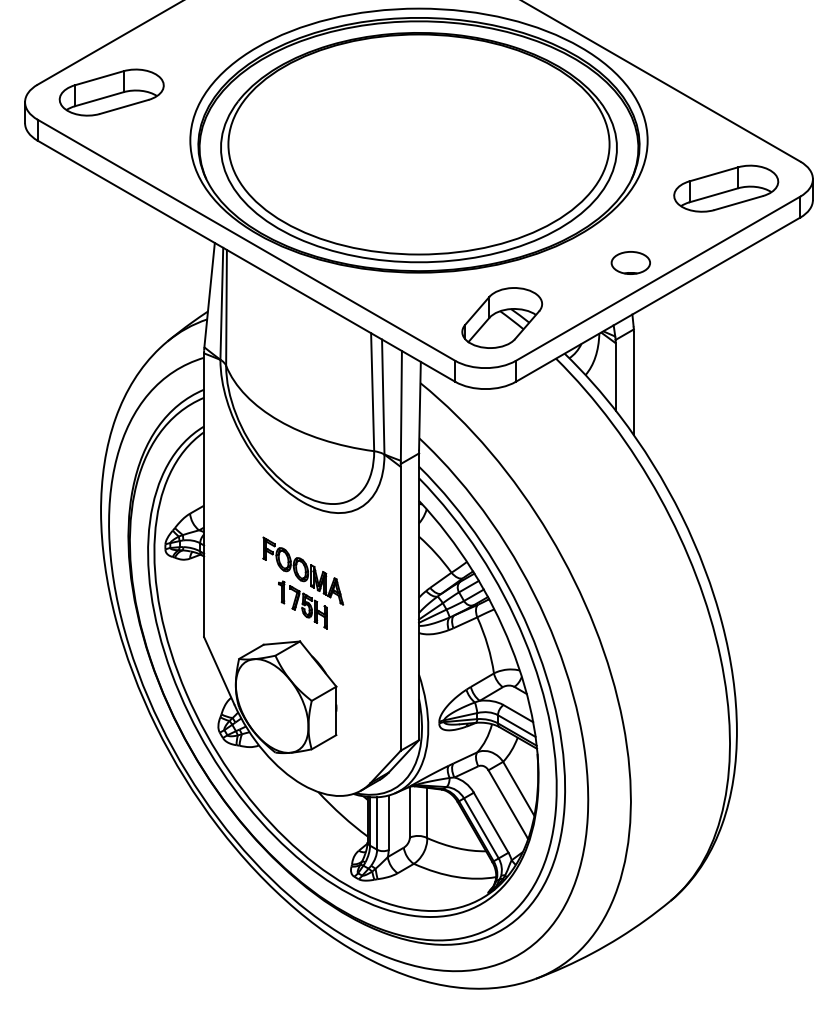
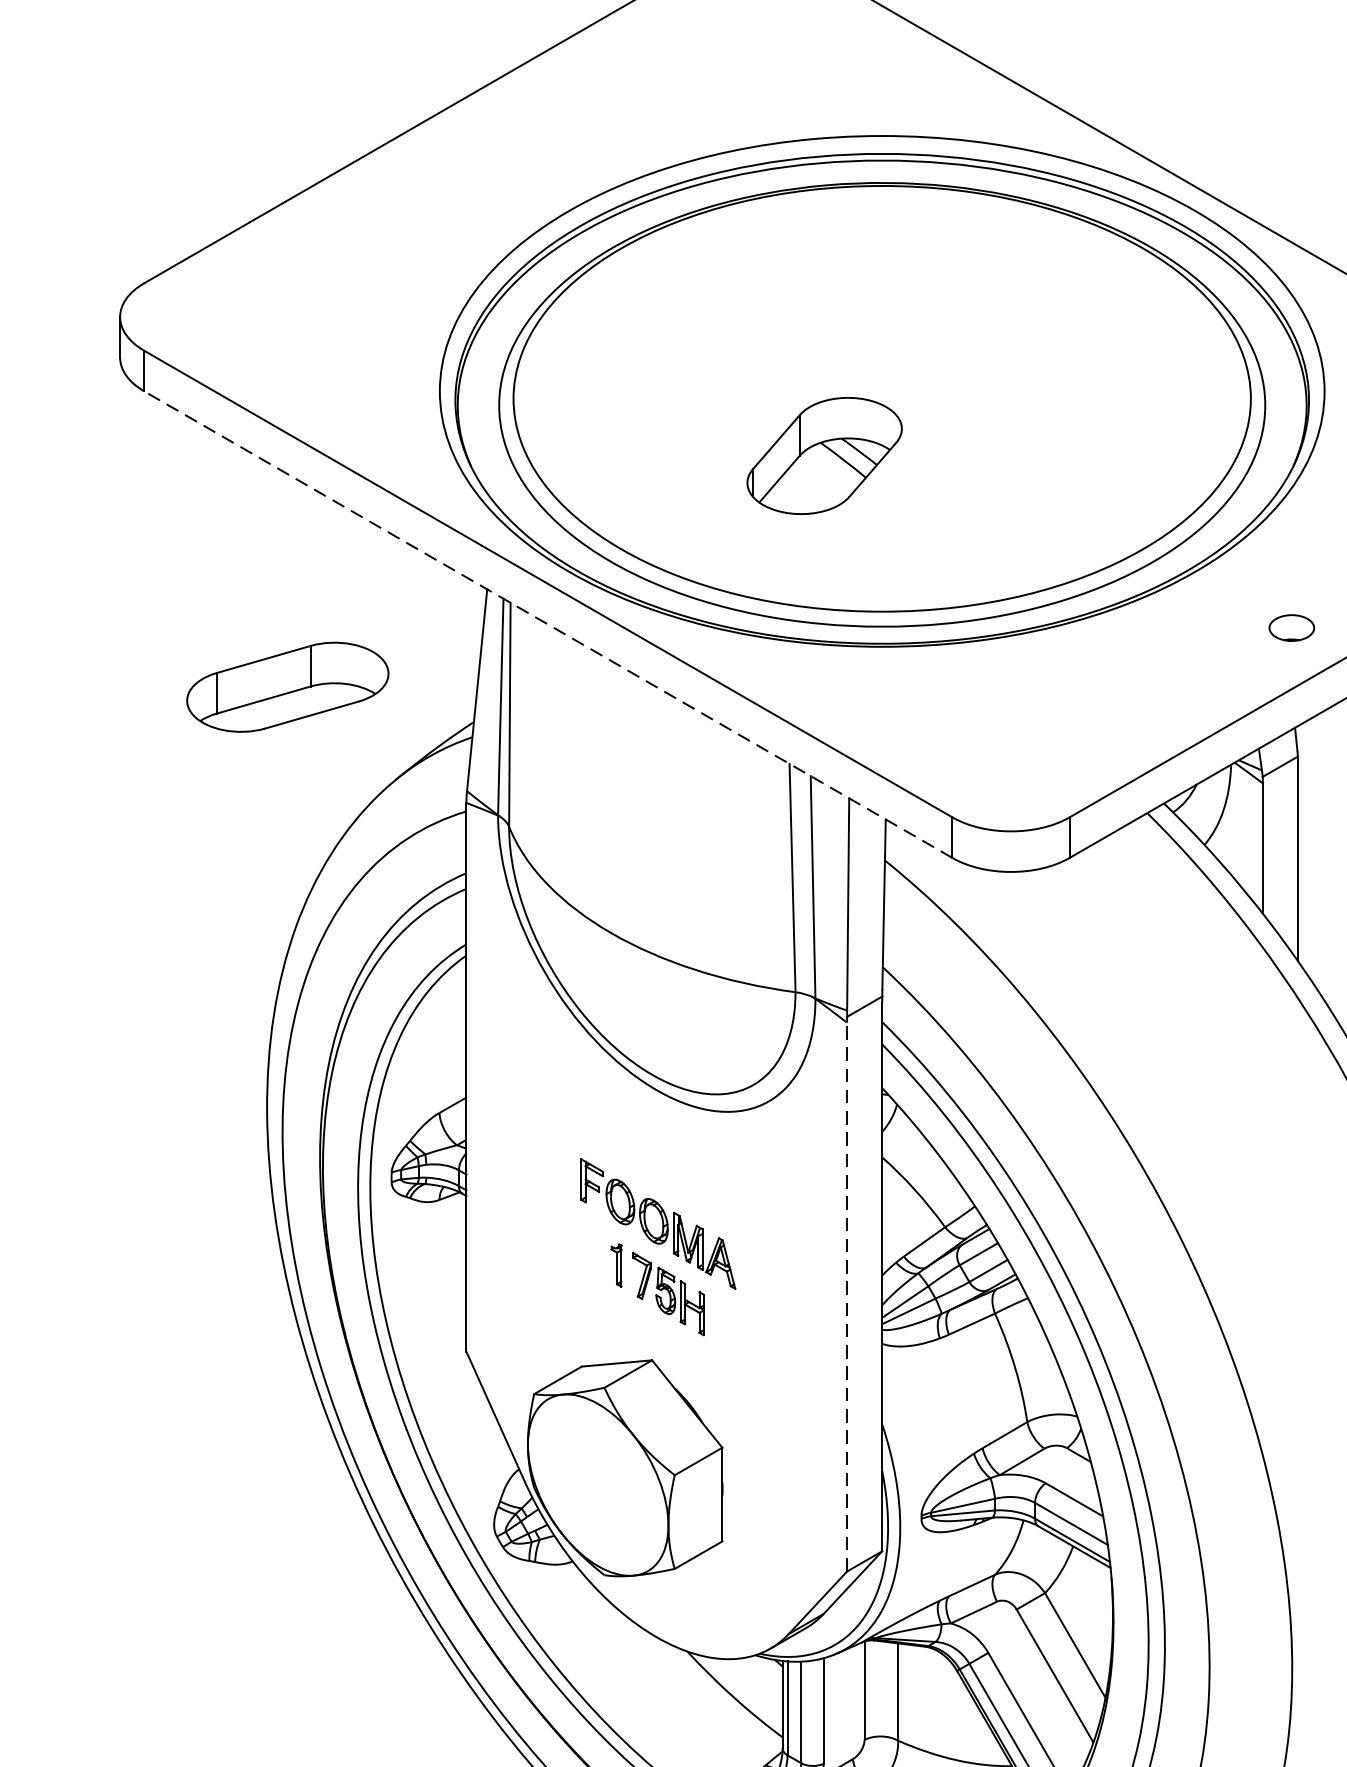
part: (111, 92) -> (287, 687), moved
line: (246, 261) -> (548, 625), solid -> dashed
part: (630, 262) -> (1291, 627), size x0.6
part: (502, 317) -> (825, 454), moved
line: (400, 608) -> (846, 1296), solid -> dashed

